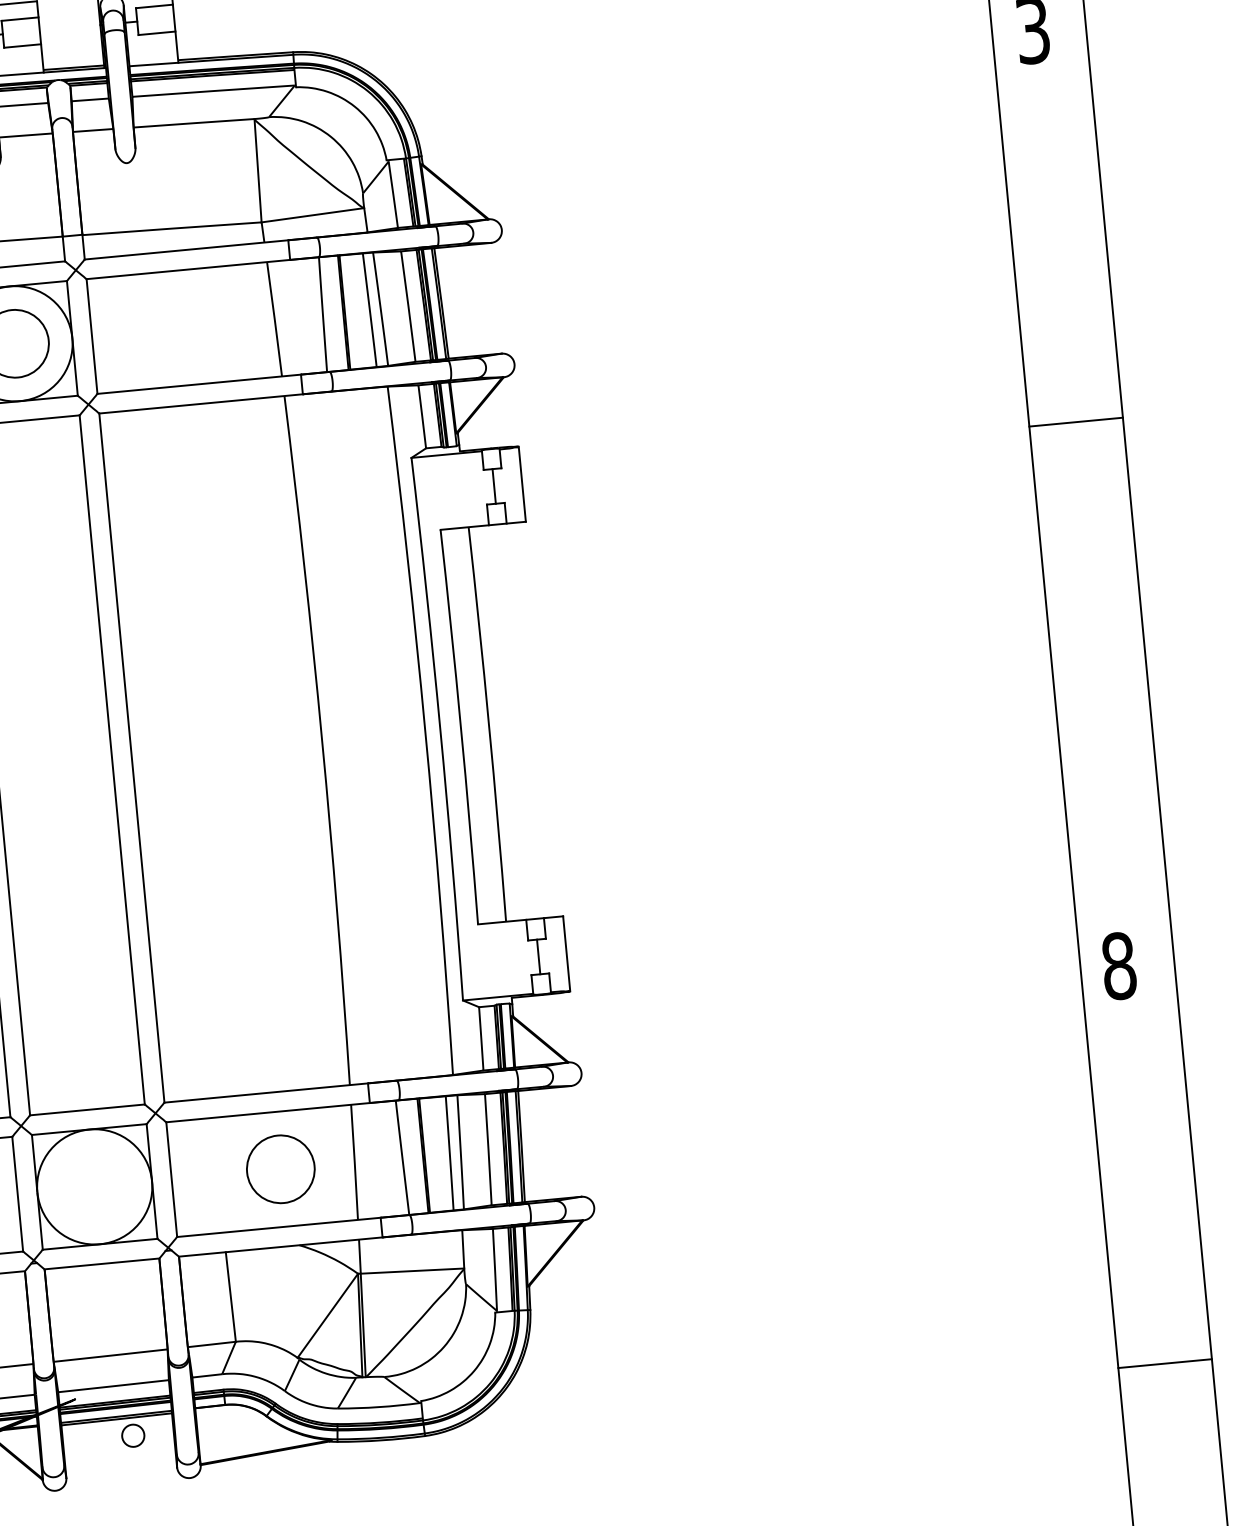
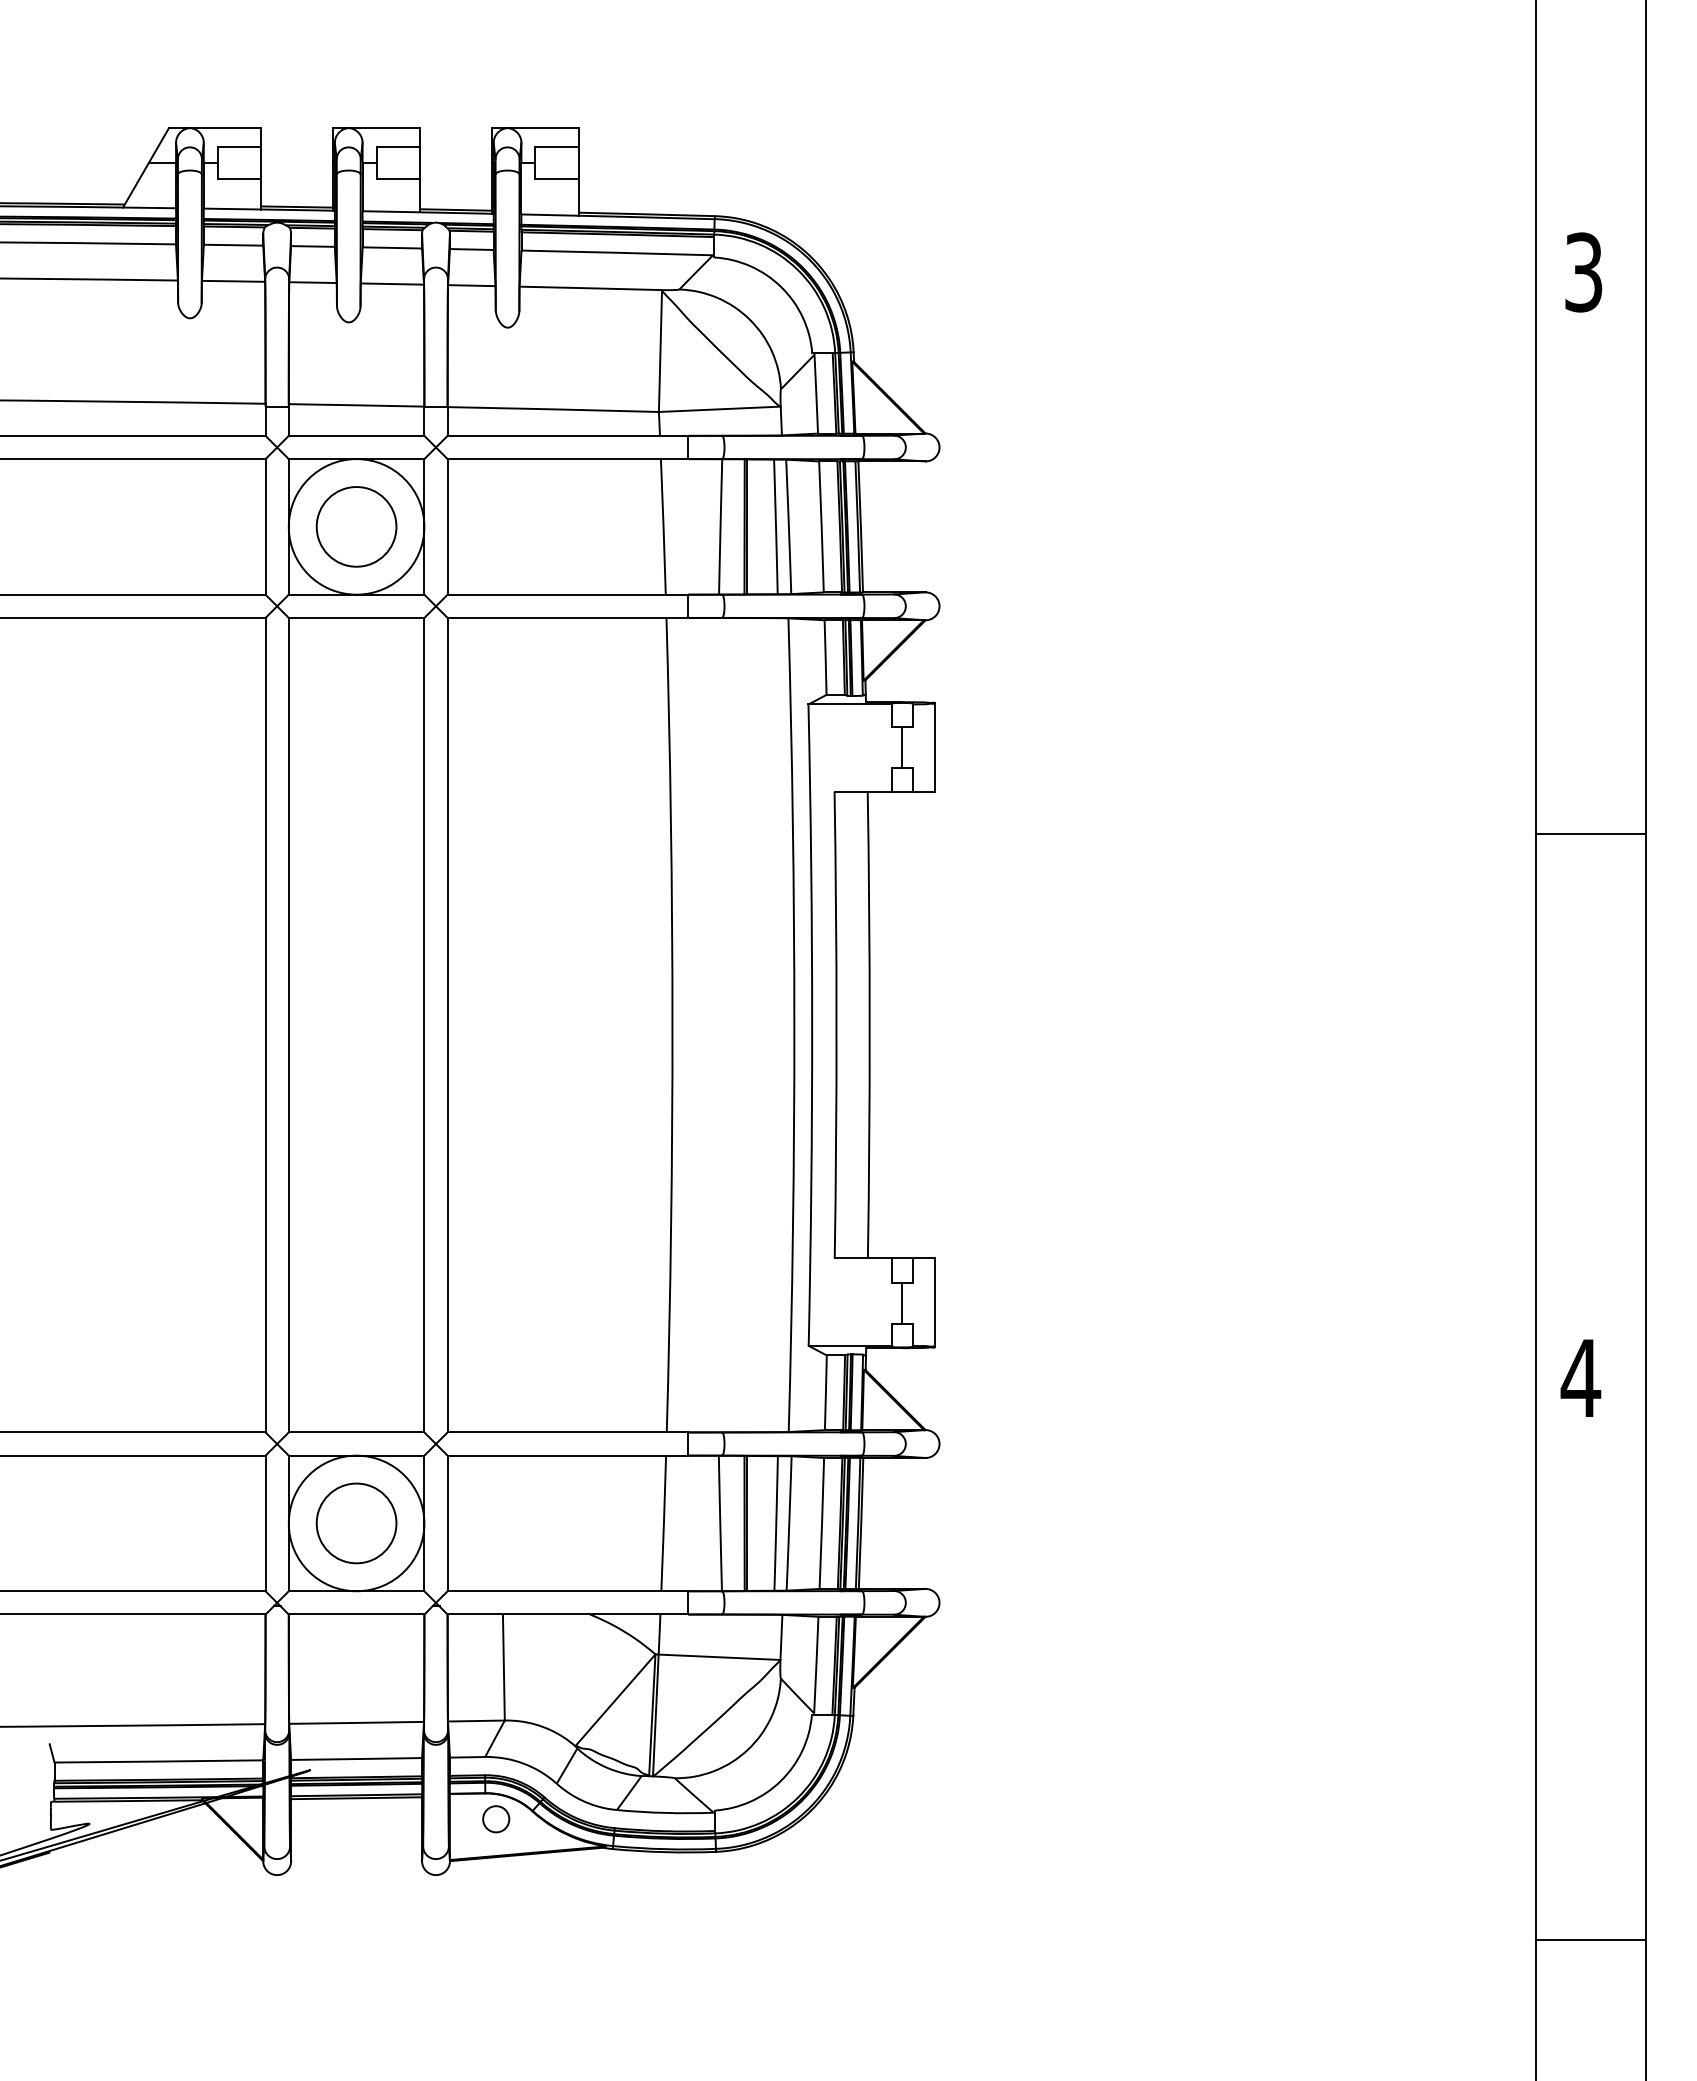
line: (1075, 422) -> (1590, 834), moved
text: (1118, 966) -> (1580, 1378), 8 -> 4
circle: (280, 1169) -> (356, 1523), moved
line: (1164, 1364) -> (1590, 1940), moved
circle: (133, 1435) -> (496, 1819), moved

